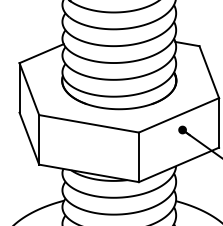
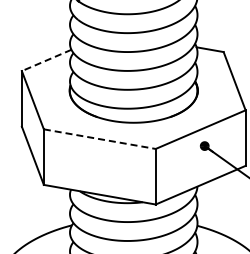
line: (41, 53) -> (46, 60), solid -> dashed
line: (88, 124) -> (99, 139), solid -> dashed

